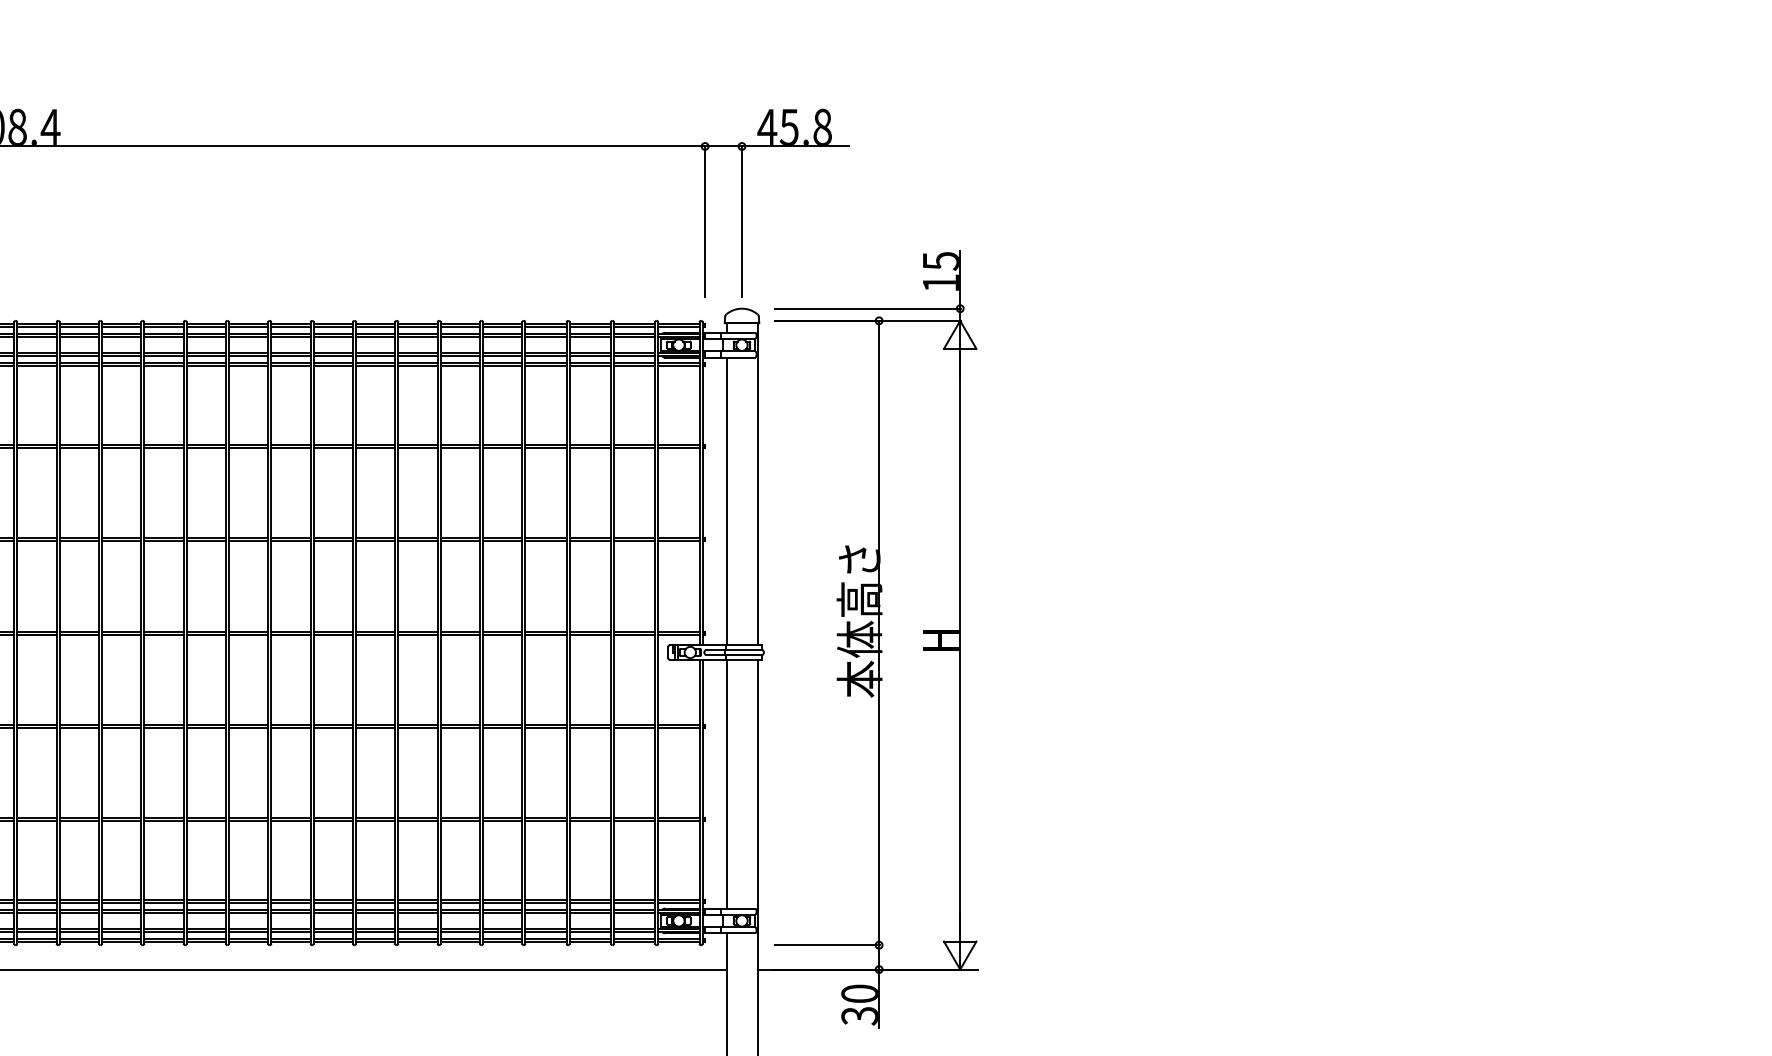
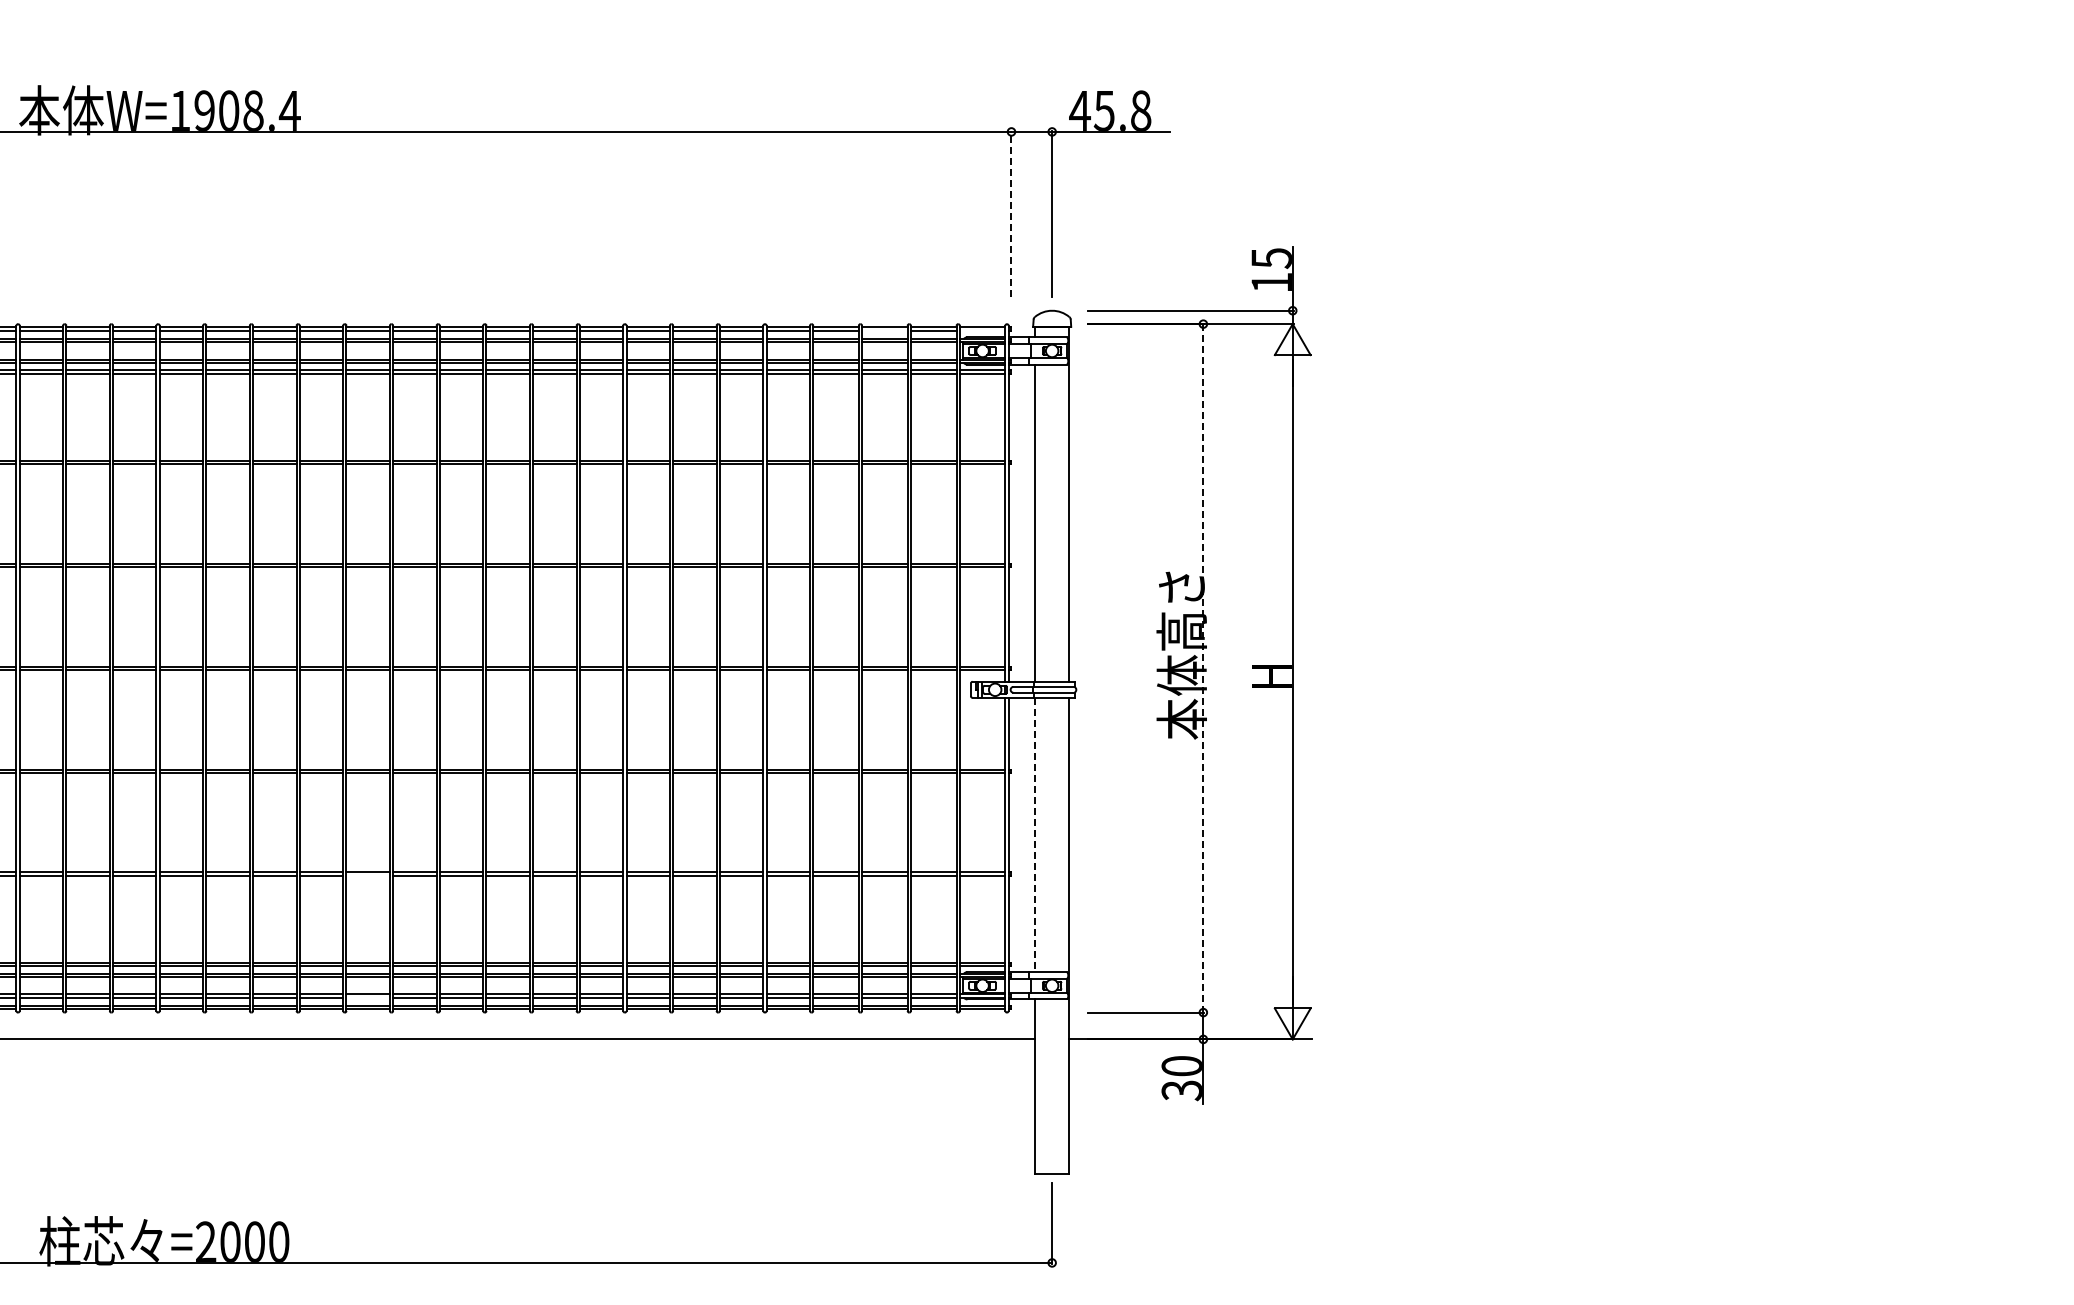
line: (705, 220) -> (1011, 213), solid -> dashed
line: (589, 326) -> (884, 330), removed
line: (678, 326) -> (982, 330), removed
line: (879, 633) -> (1203, 668), solid -> dashed
line: (726, 784) -> (1035, 835), solid -> dashed
line: (121, 820) -> (367, 875), removed
line: (121, 931) -> (367, 997), removed

